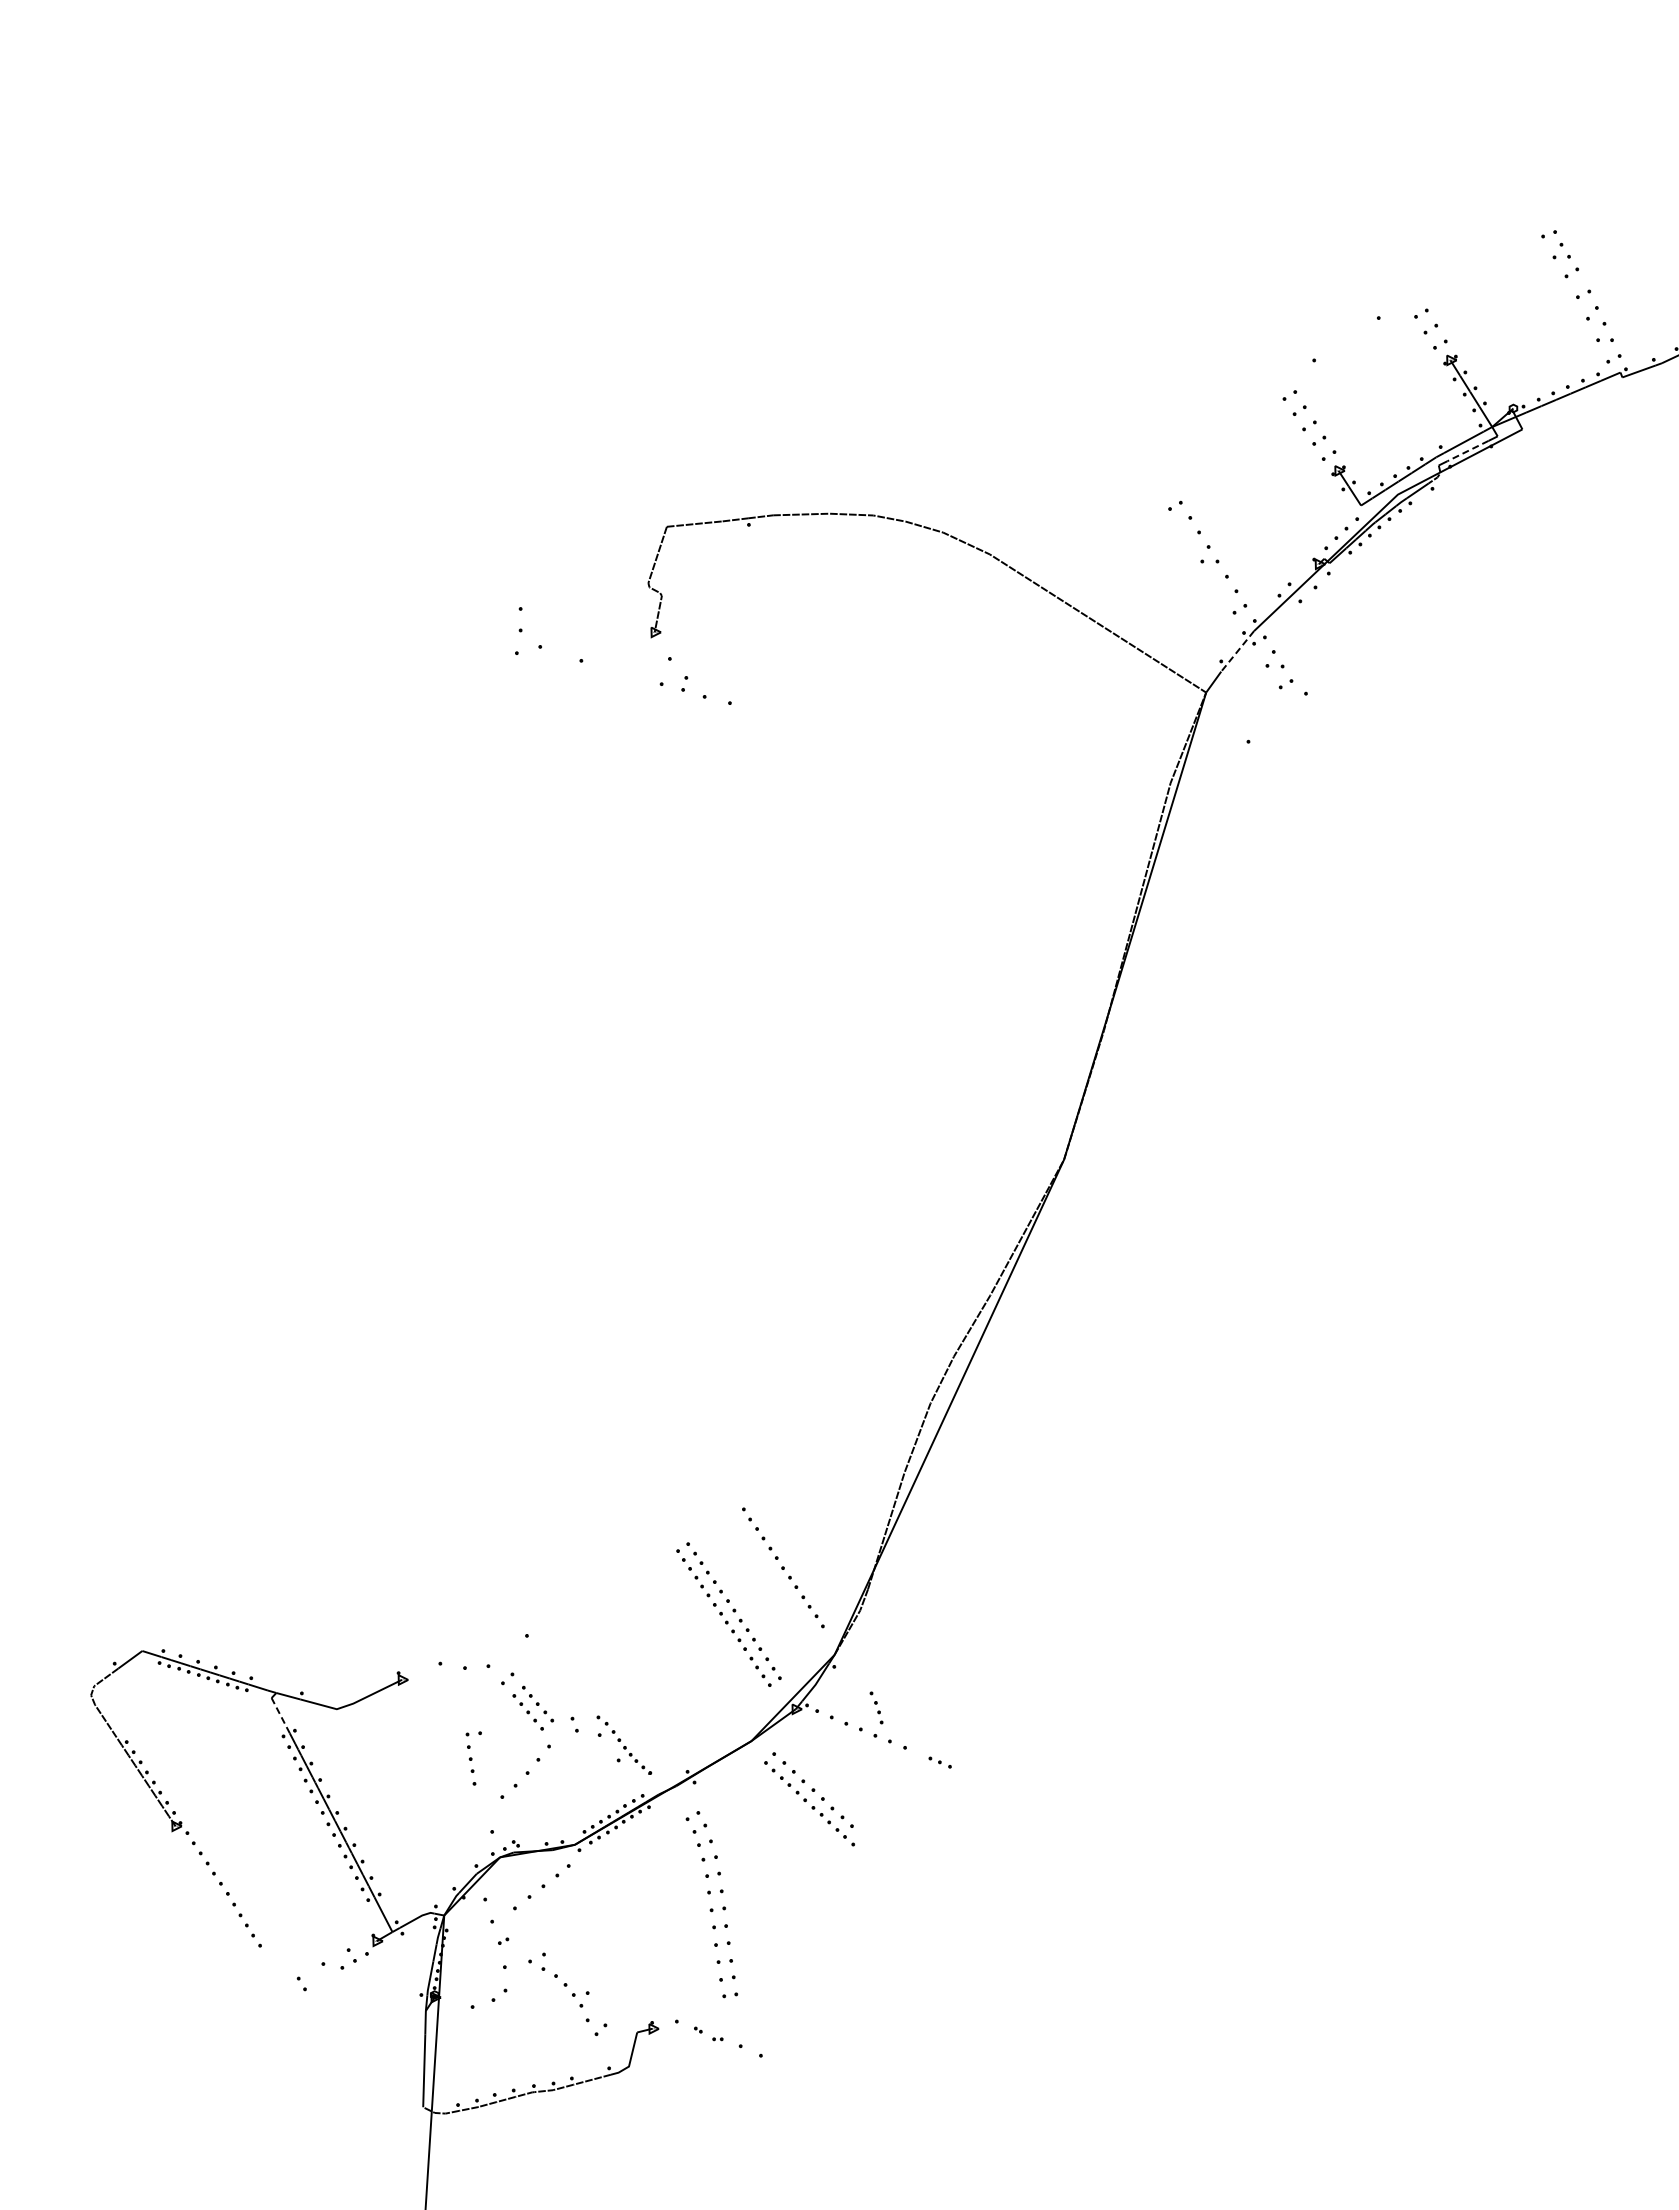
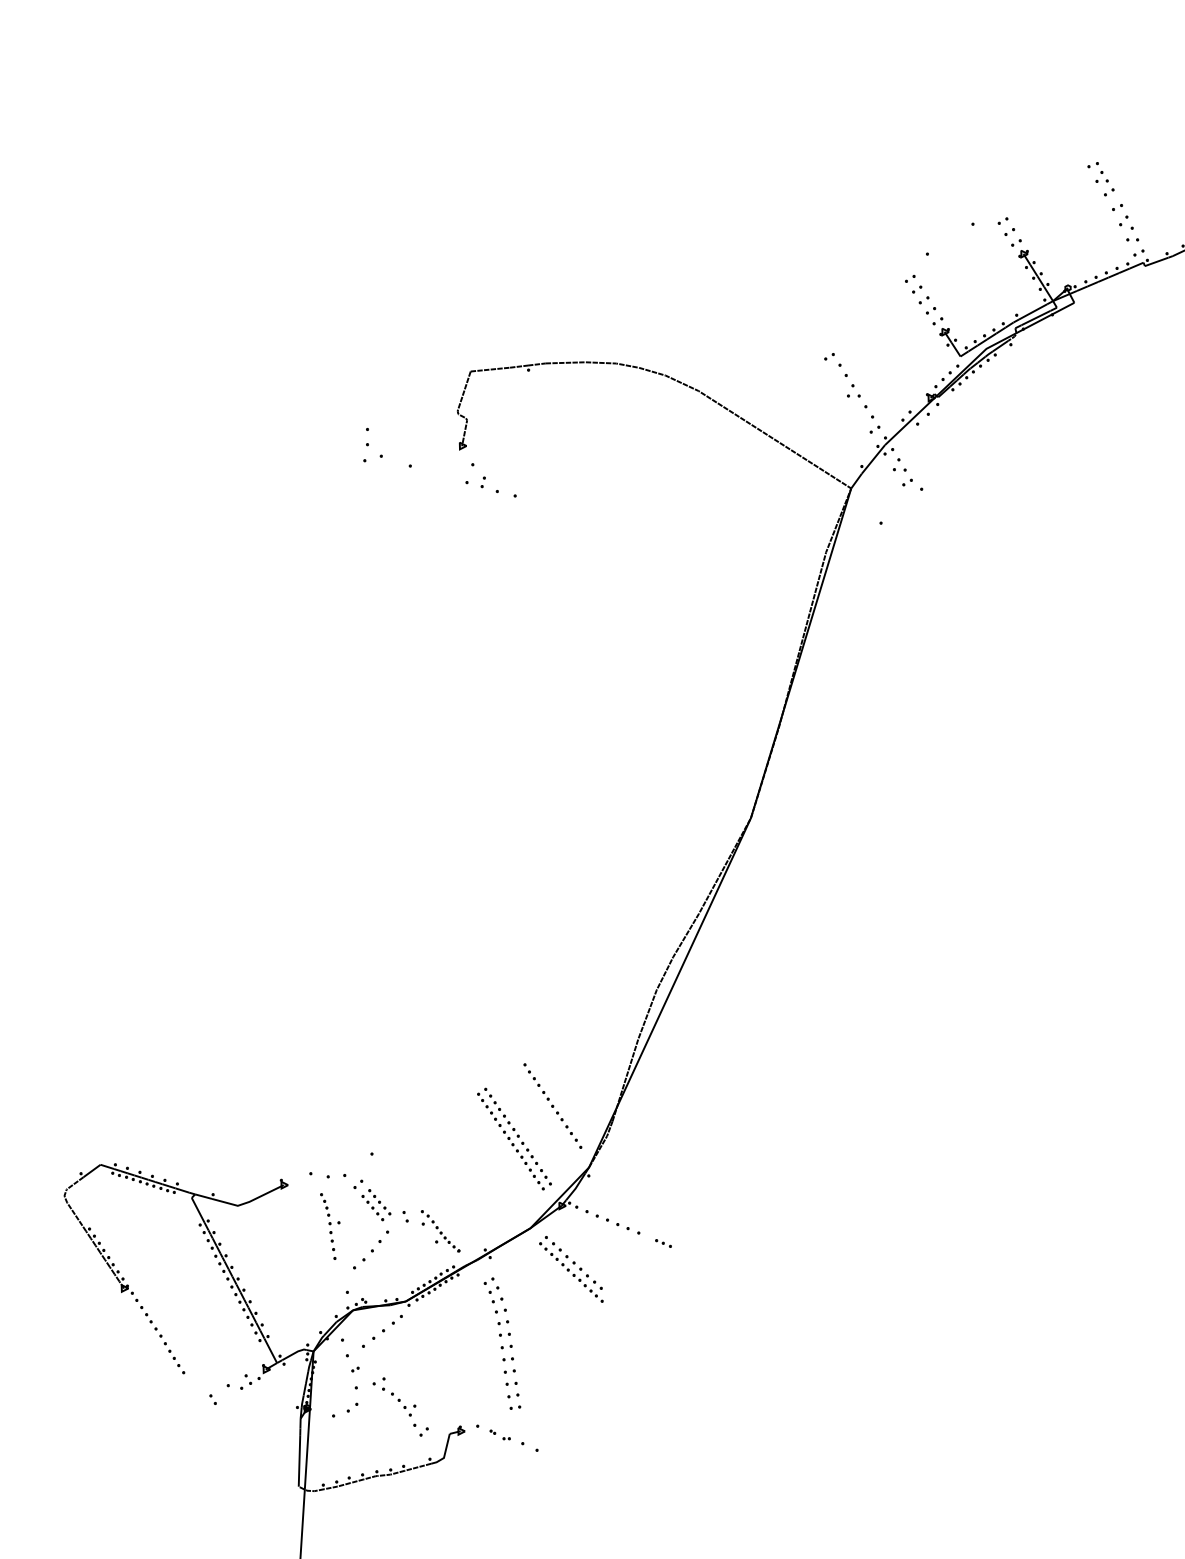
line: (1468, 451) -> (1036, 318), dashed -> solid
line: (1237, 651) -> (873, 459), dashed -> solid
part: (876, 1707) -> (325, 1204), moved
line: (280, 1715) -> (198, 1210), dashed -> solid

